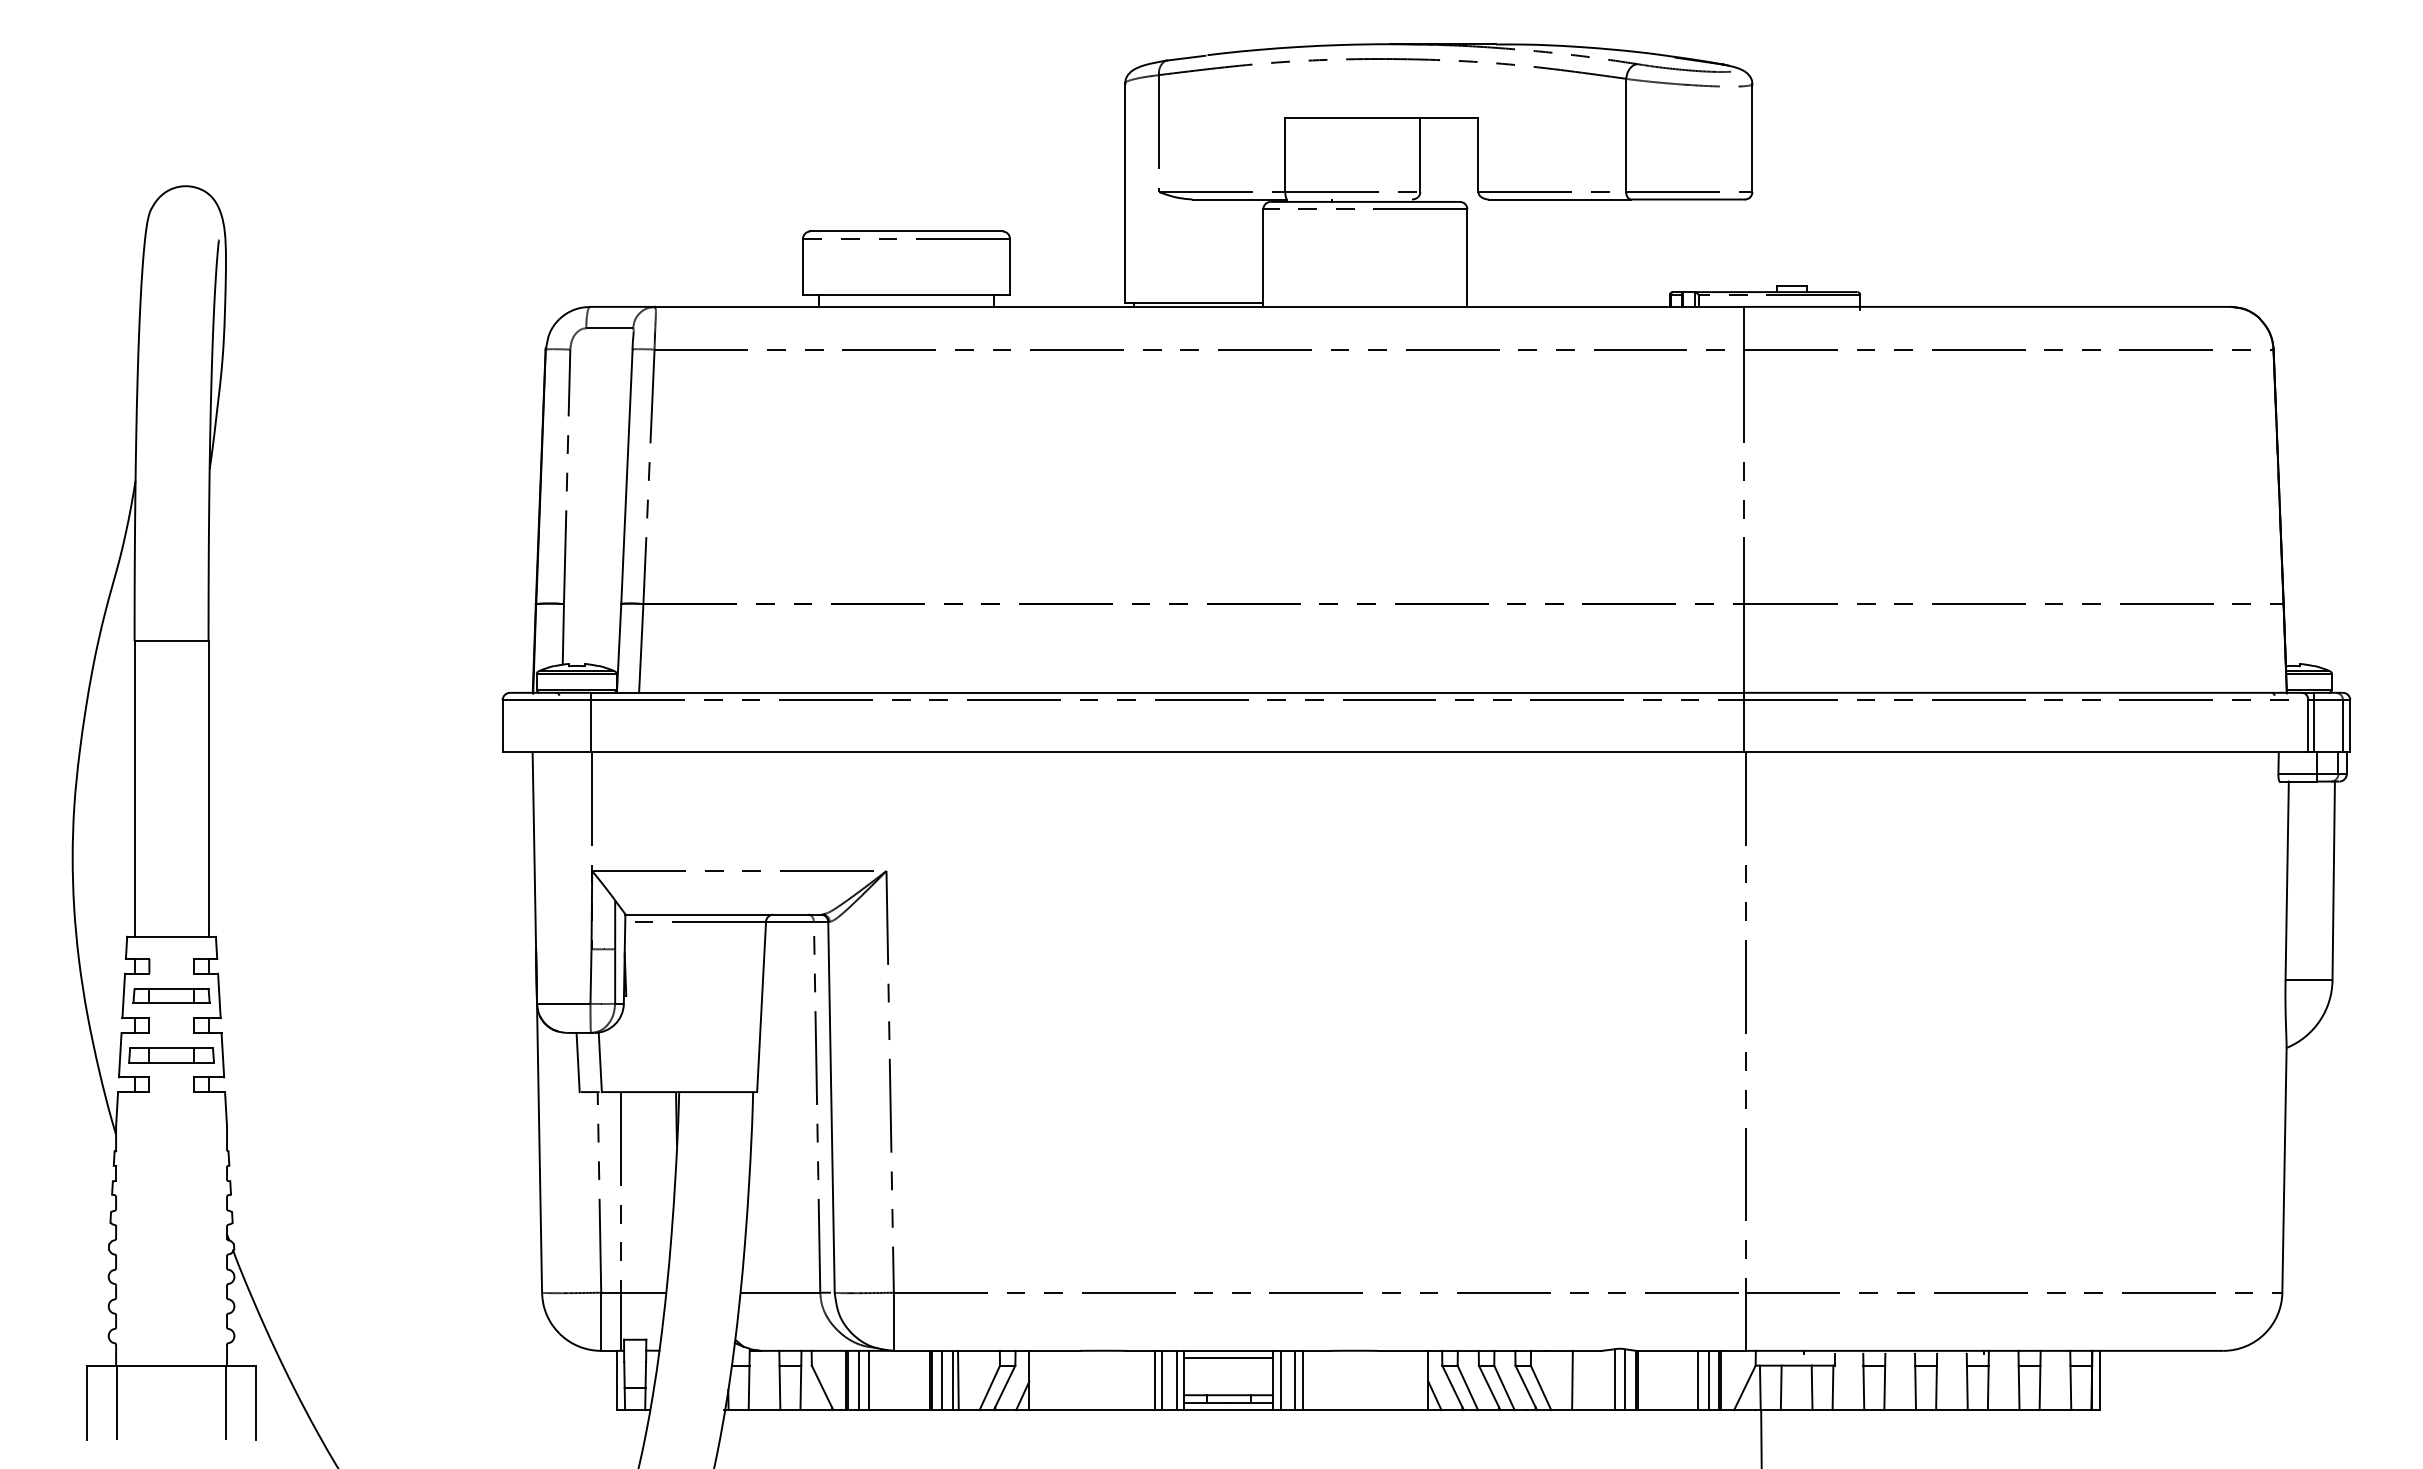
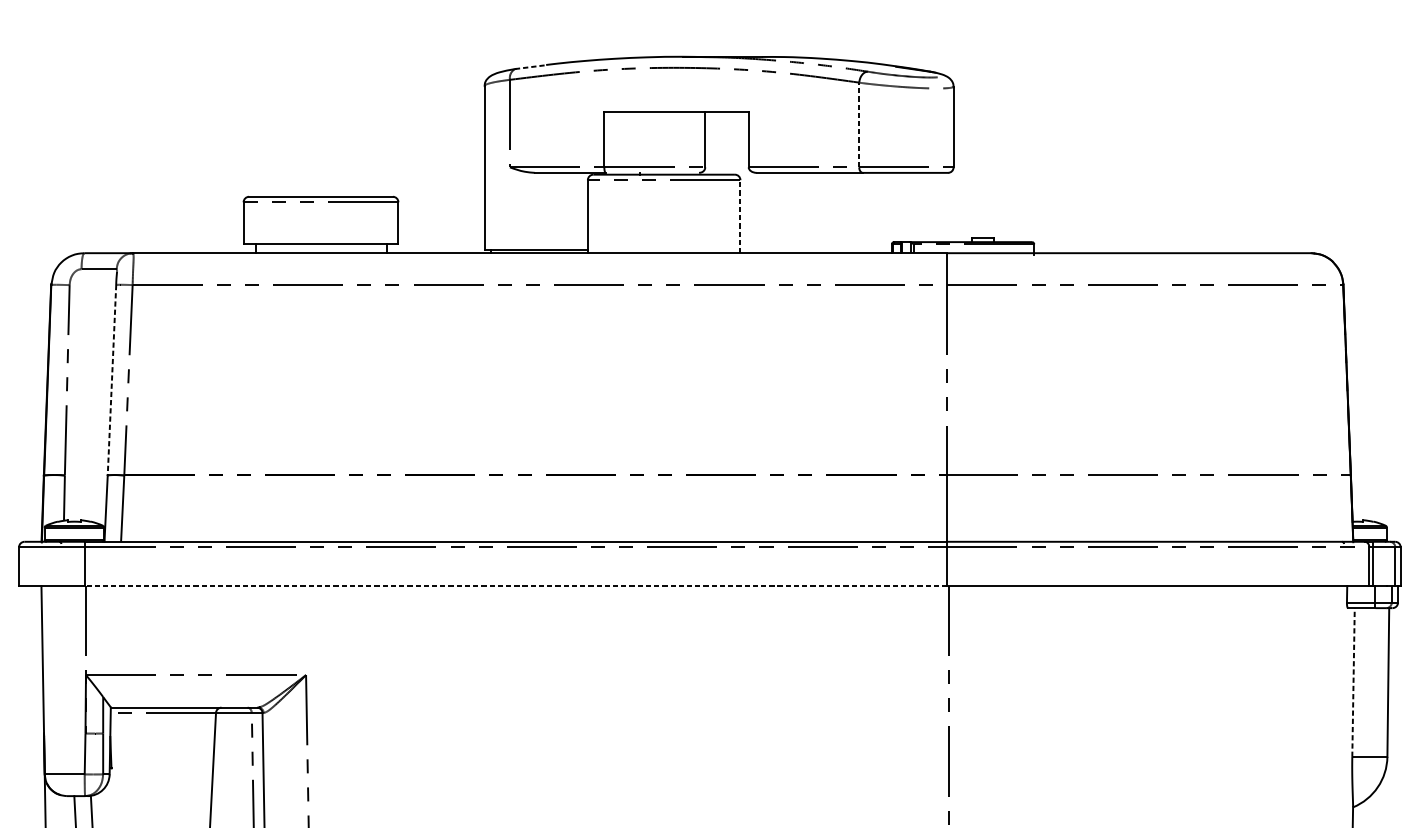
line: (1185, 58) -> (529, 67), solid -> dashed
line: (1626, 135) -> (859, 125), solid -> dashed
line: (1467, 258) -> (740, 216), solid -> dashed
line: (626, 477) -> (111, 380), solid -> dashed
line: (1167, 751) -> (516, 585), solid -> dashed
line: (2287, 880) -> (1353, 682), solid -> dashed

